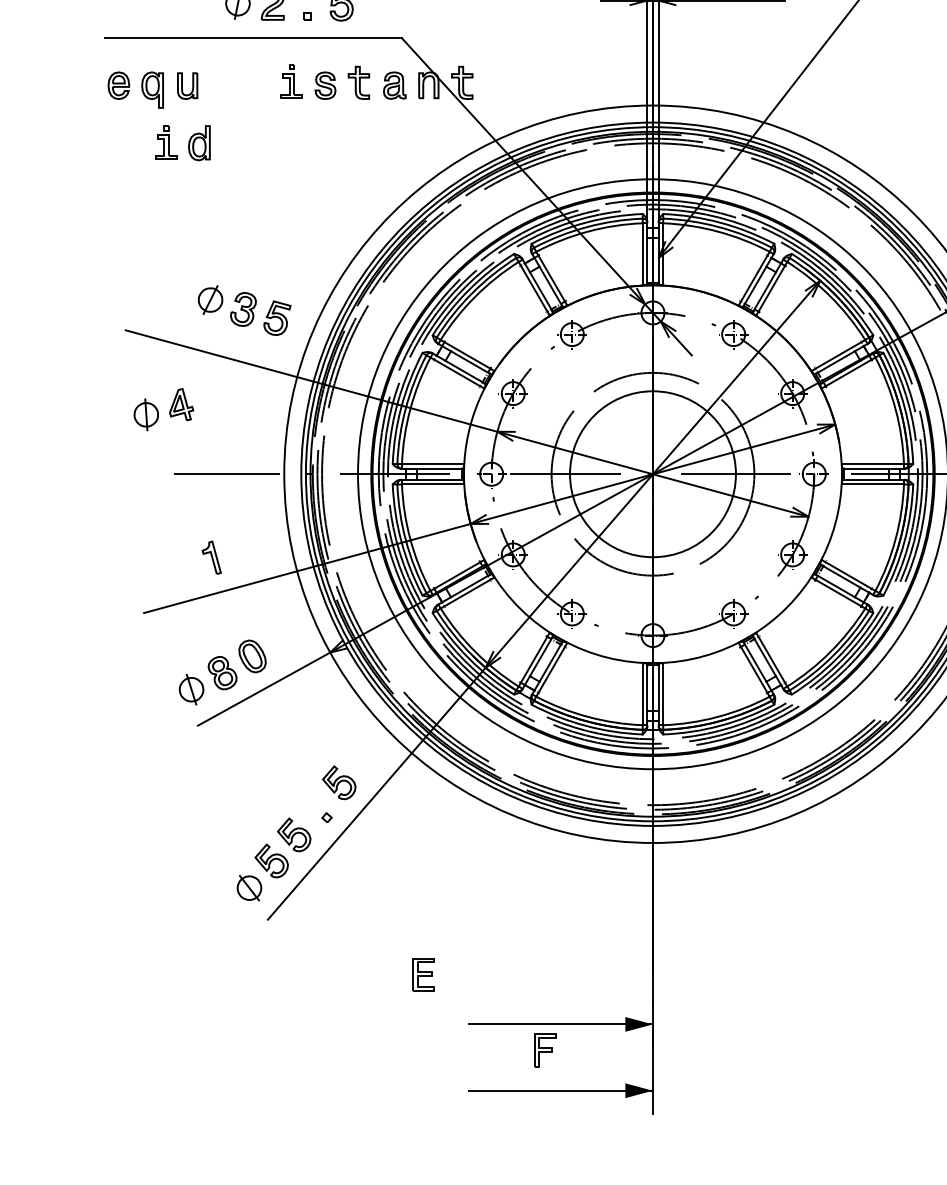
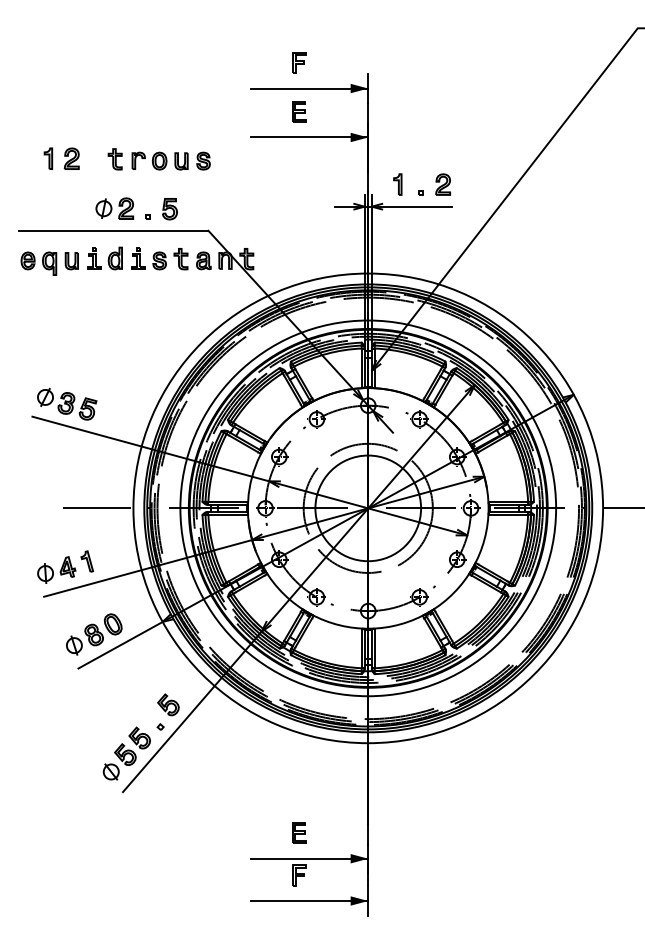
part: (182, 143) -> (104, 258), moved
part: (245, 309) -> (67, 403), moved
part: (163, 408) -> (56, 569), moved
part: (424, 973) -> (299, 832), moved

